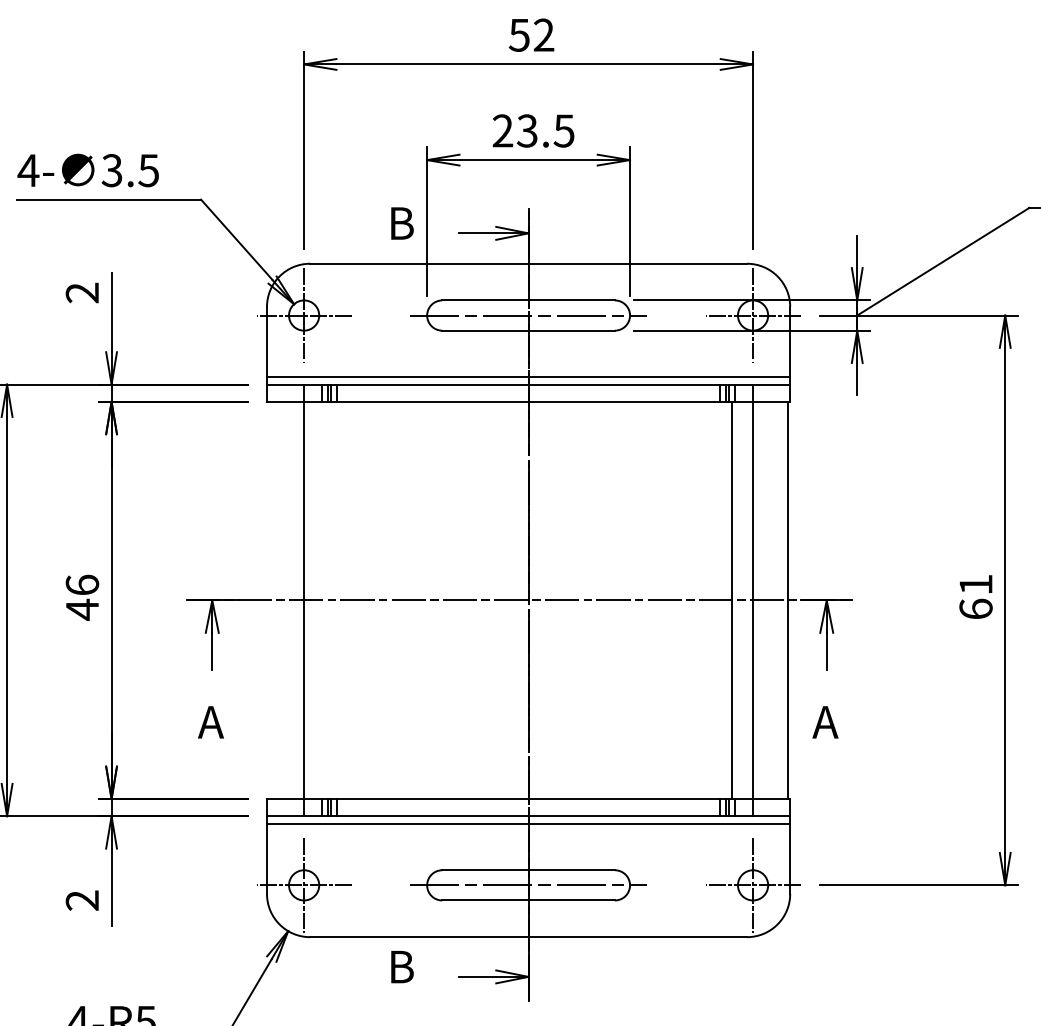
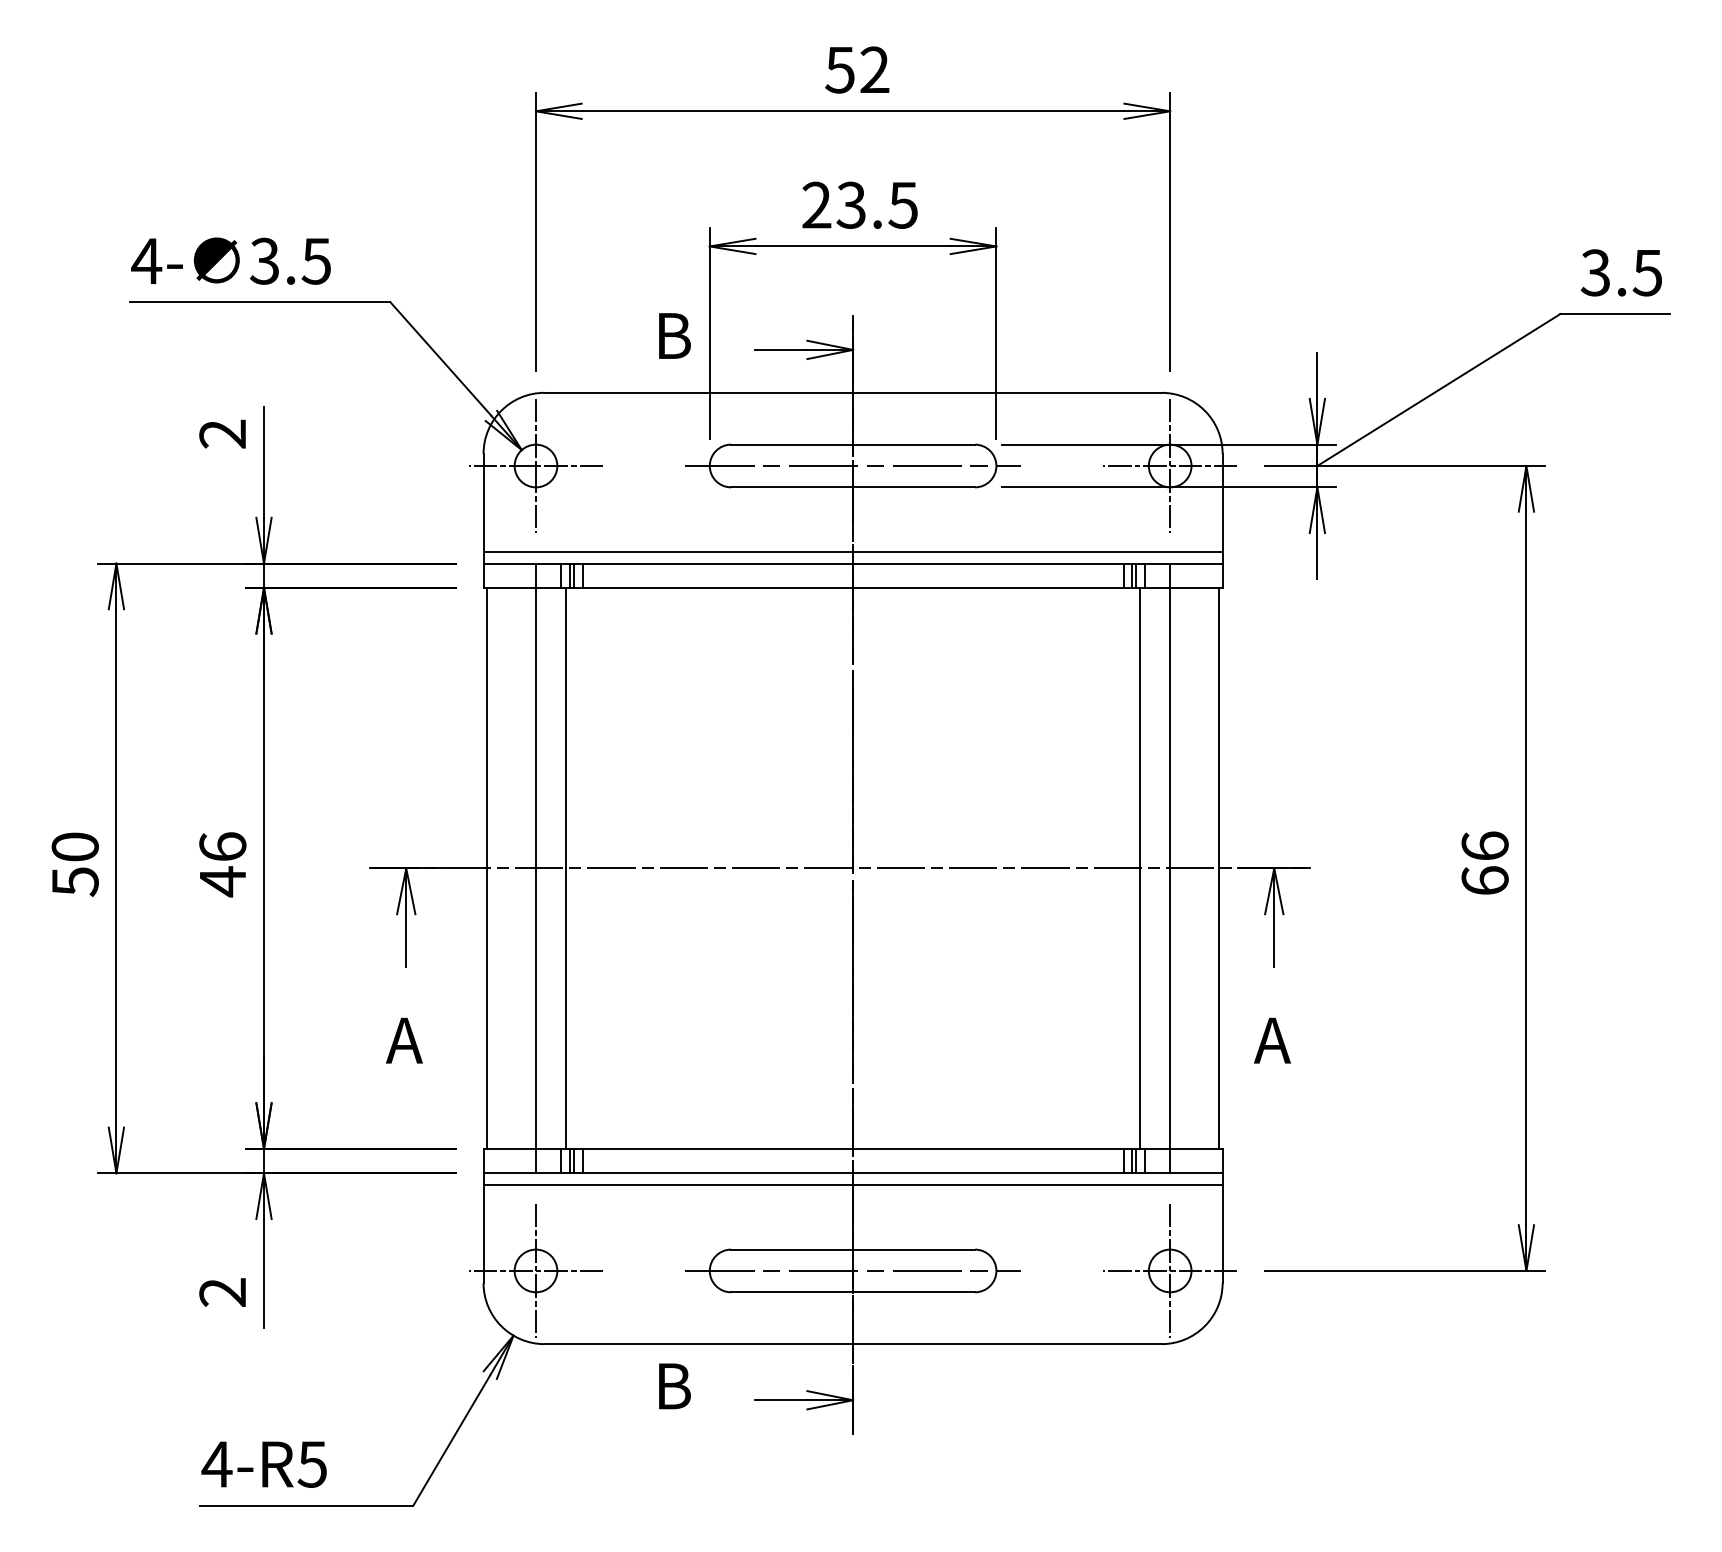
text: (975, 584) -> (1484, 845), 61 -> 66
line: (269, 600) -> (487, 868), added
line: (325, 600) -> (566, 868), added

